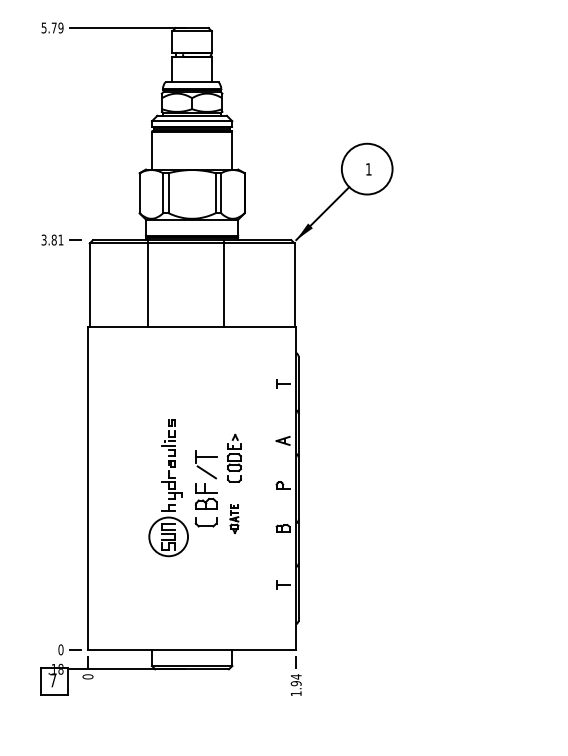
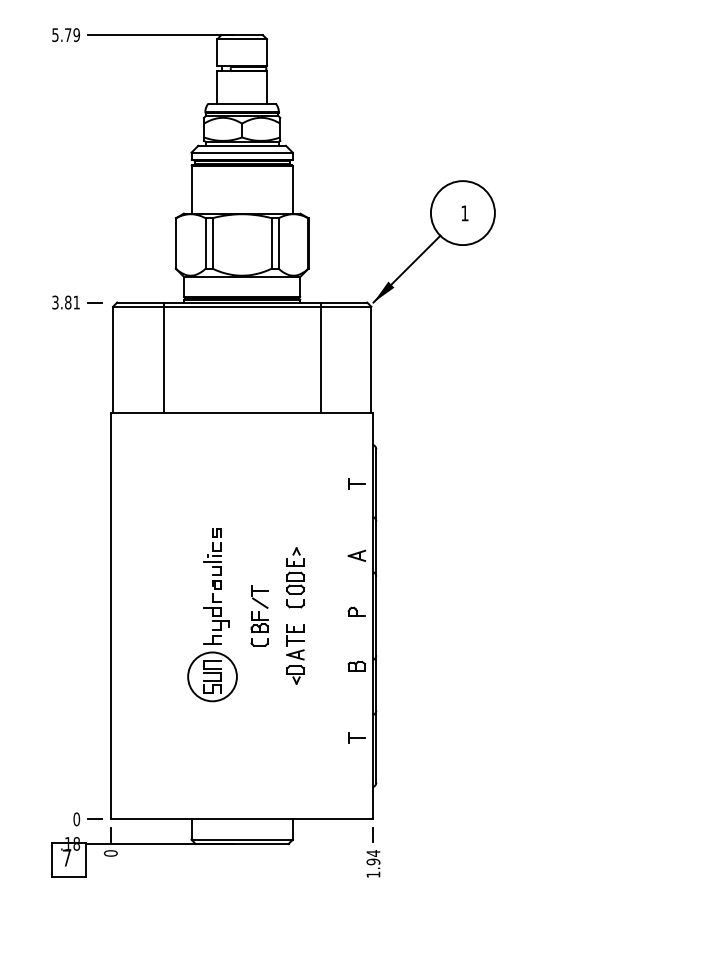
line: (147, 283) -> (163, 357), moved
line: (224, 283) -> (320, 357), moved
part: (205, 488) -> (259, 615), size x0.62
part: (234, 519) -> (295, 654), size x1.67

